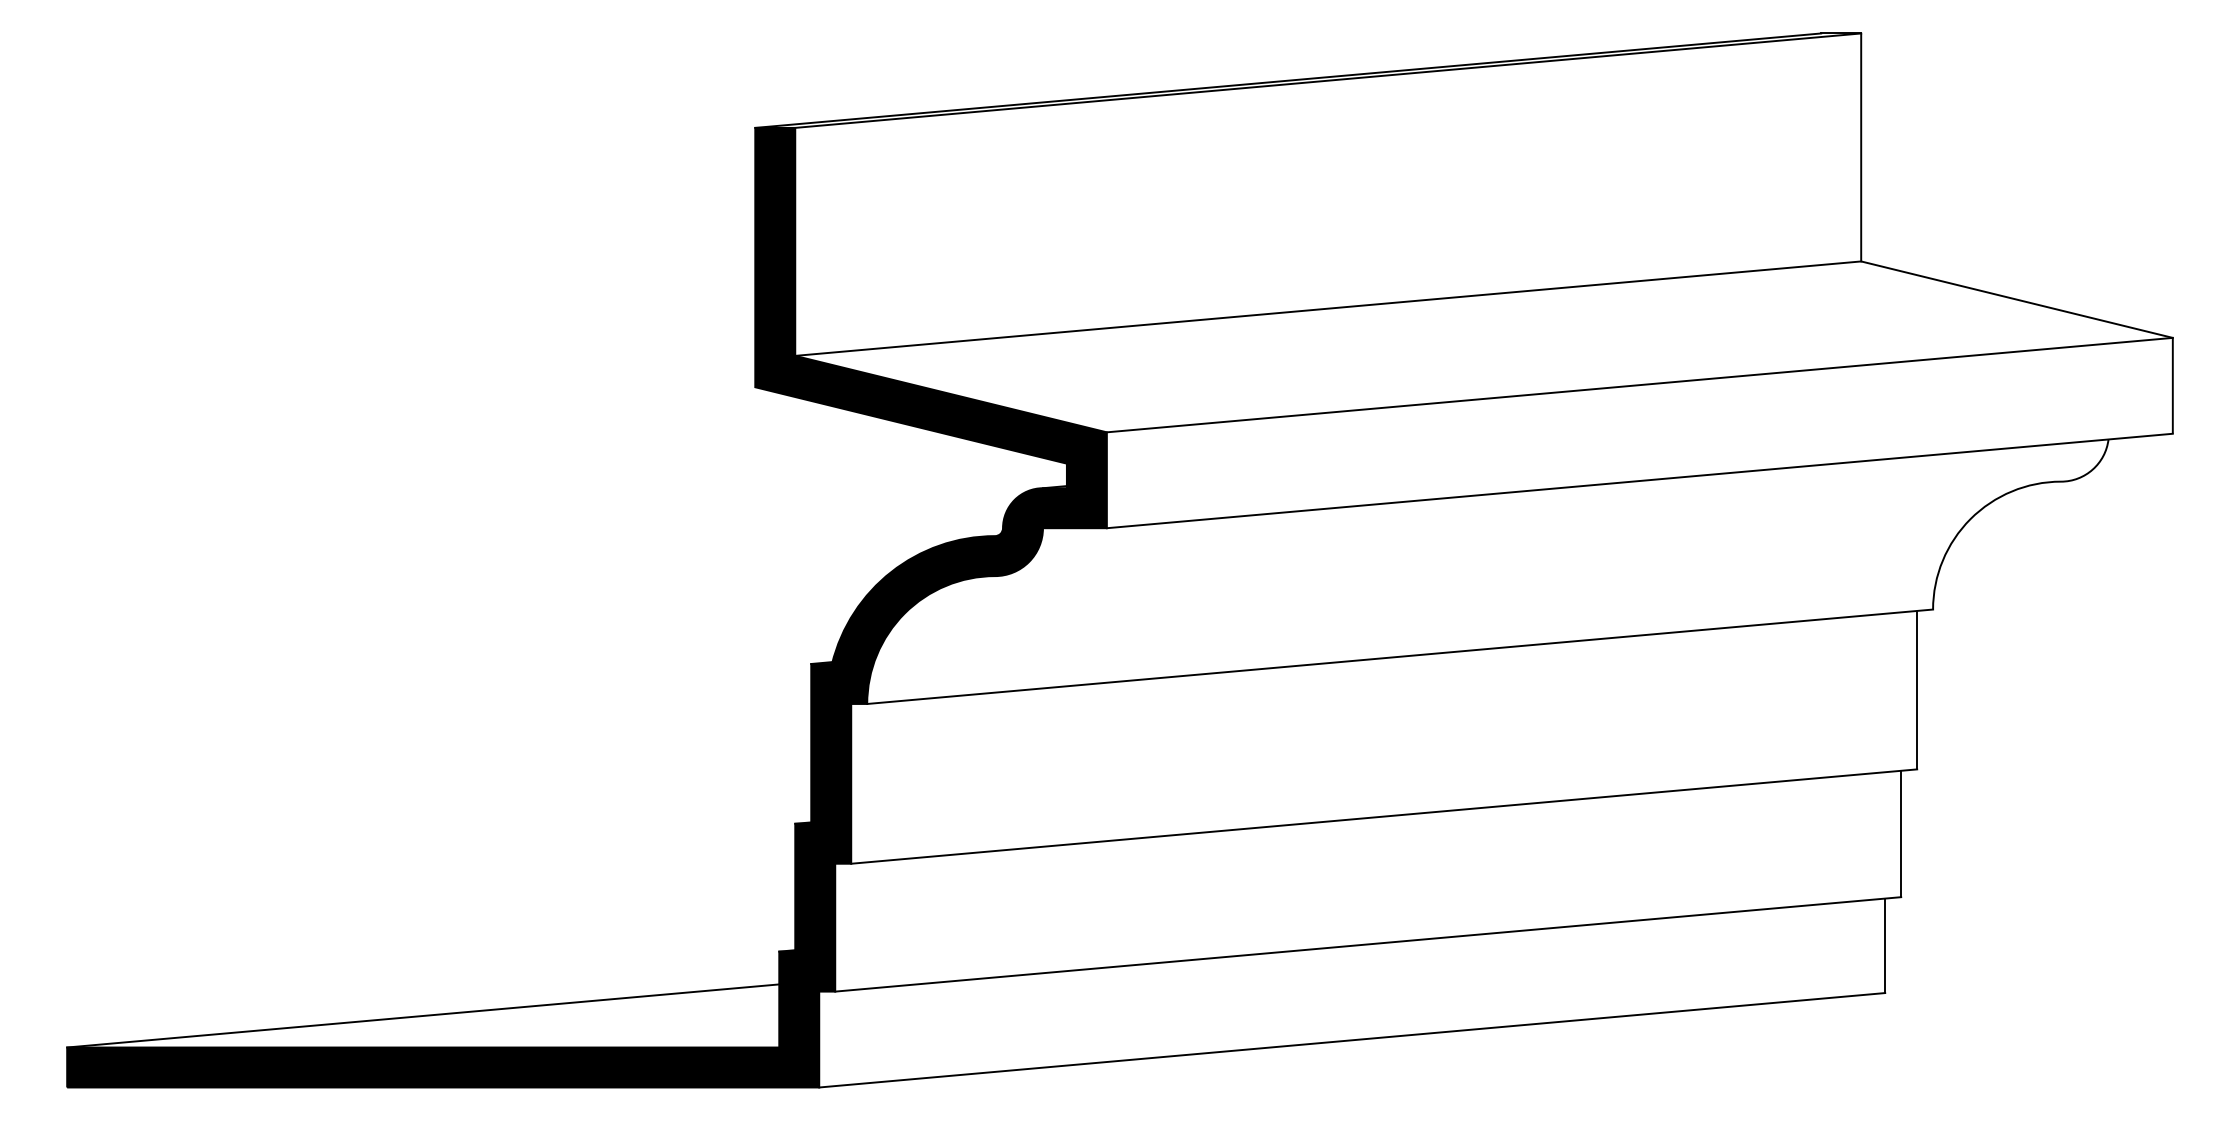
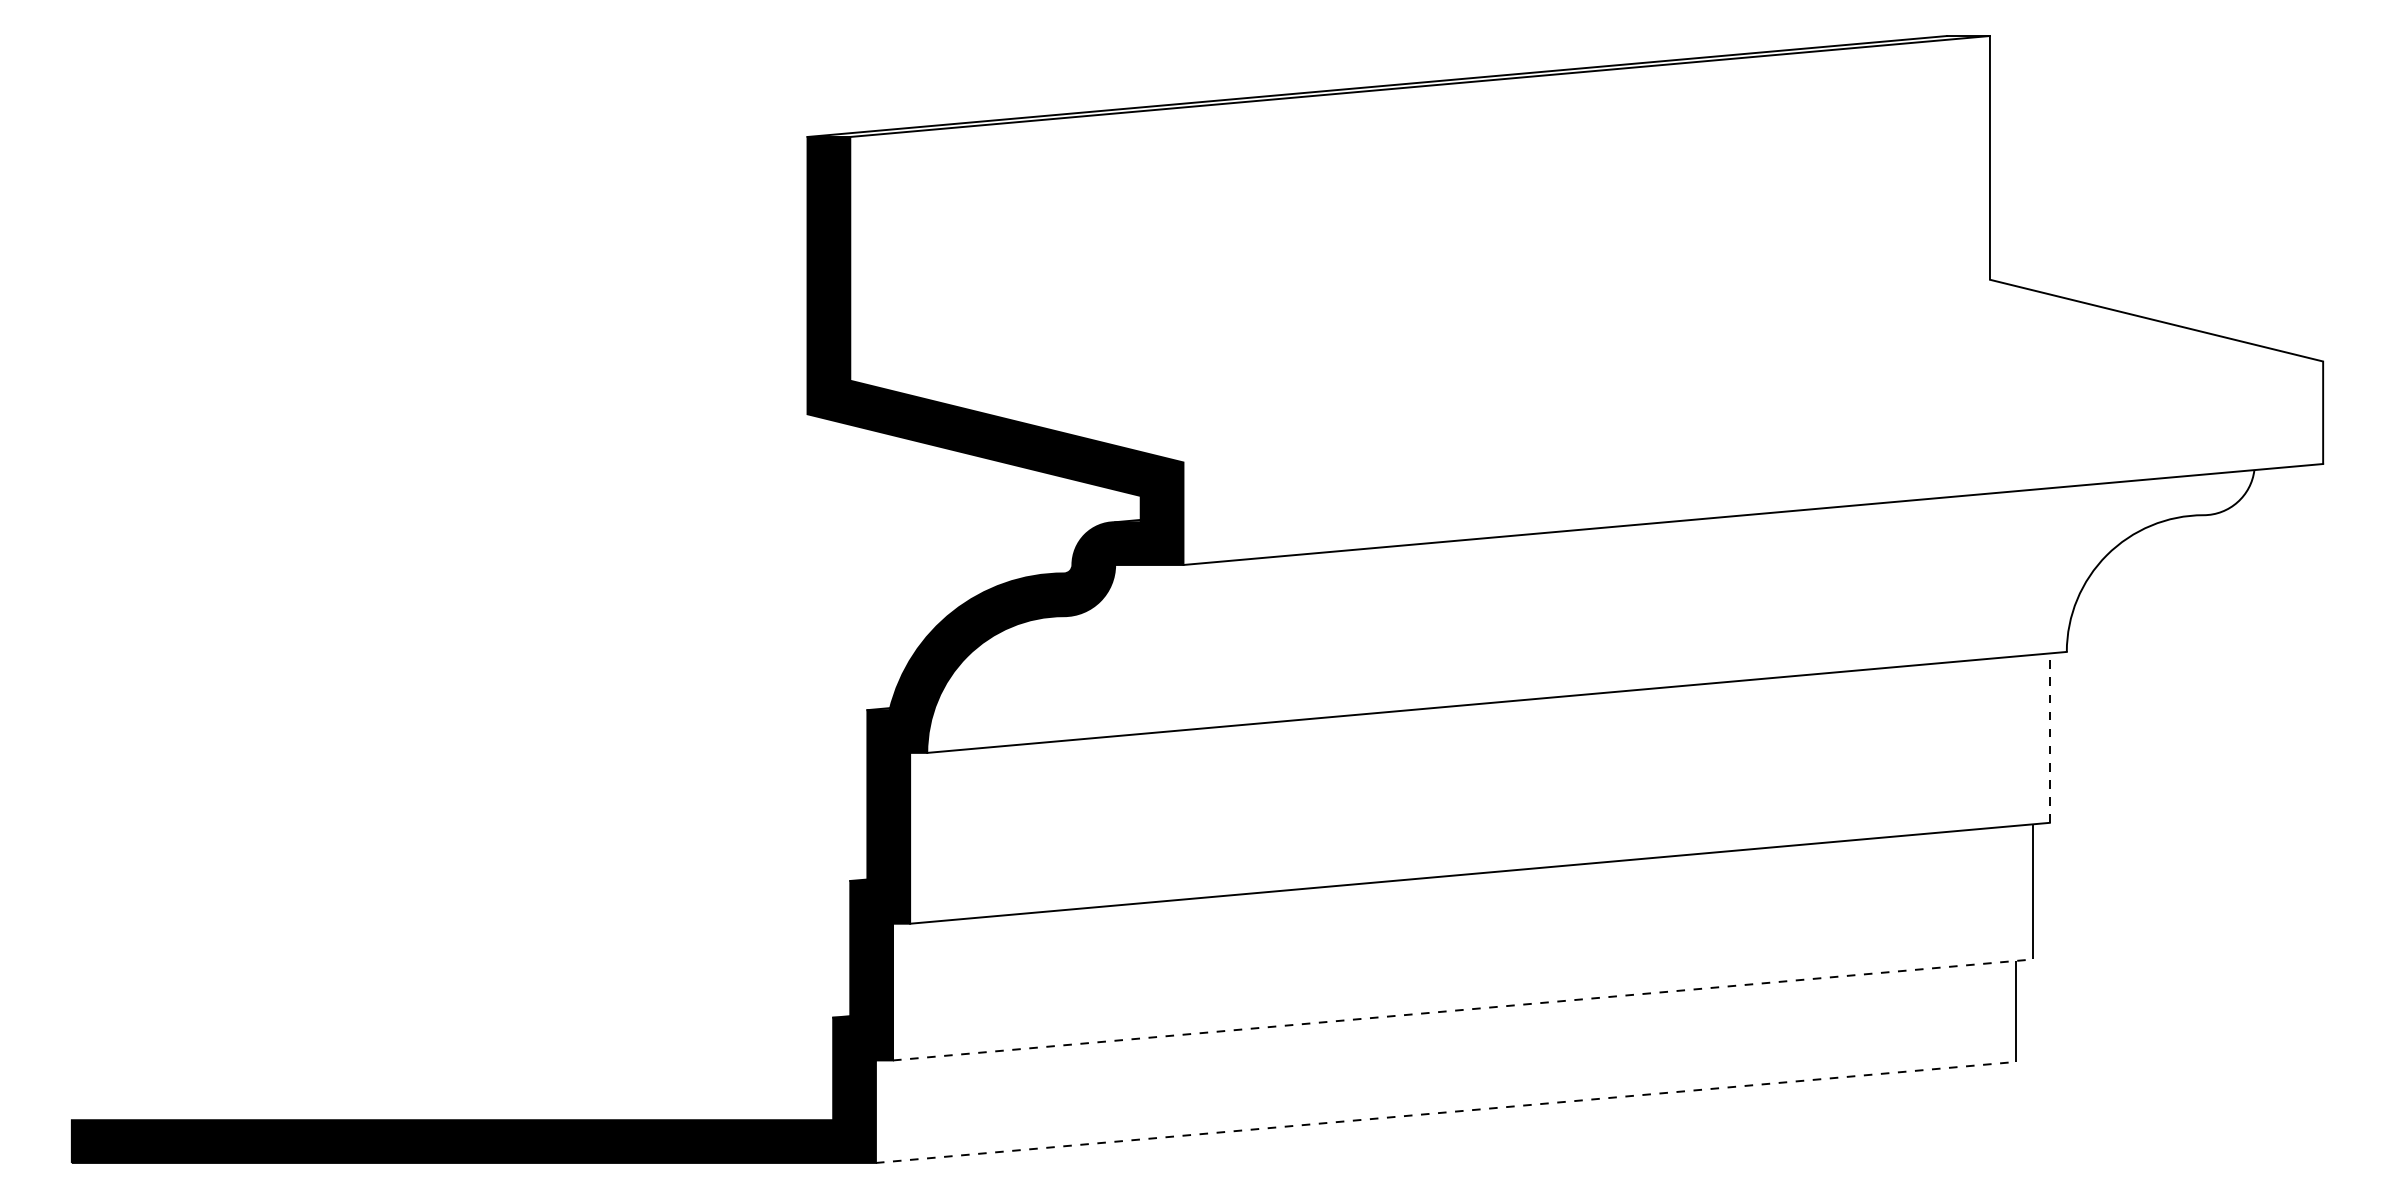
line: (1327, 307) -> (1419, 329), removed
line: (1640, 384) -> (1753, 411), removed
line: (1916, 690) -> (2049, 738), solid -> dashed
line: (1368, 943) -> (1463, 1009), solid -> dashed
line: (423, 1015) -> (452, 1086), removed
line: (1352, 1040) -> (1446, 1112), solid -> dashed

